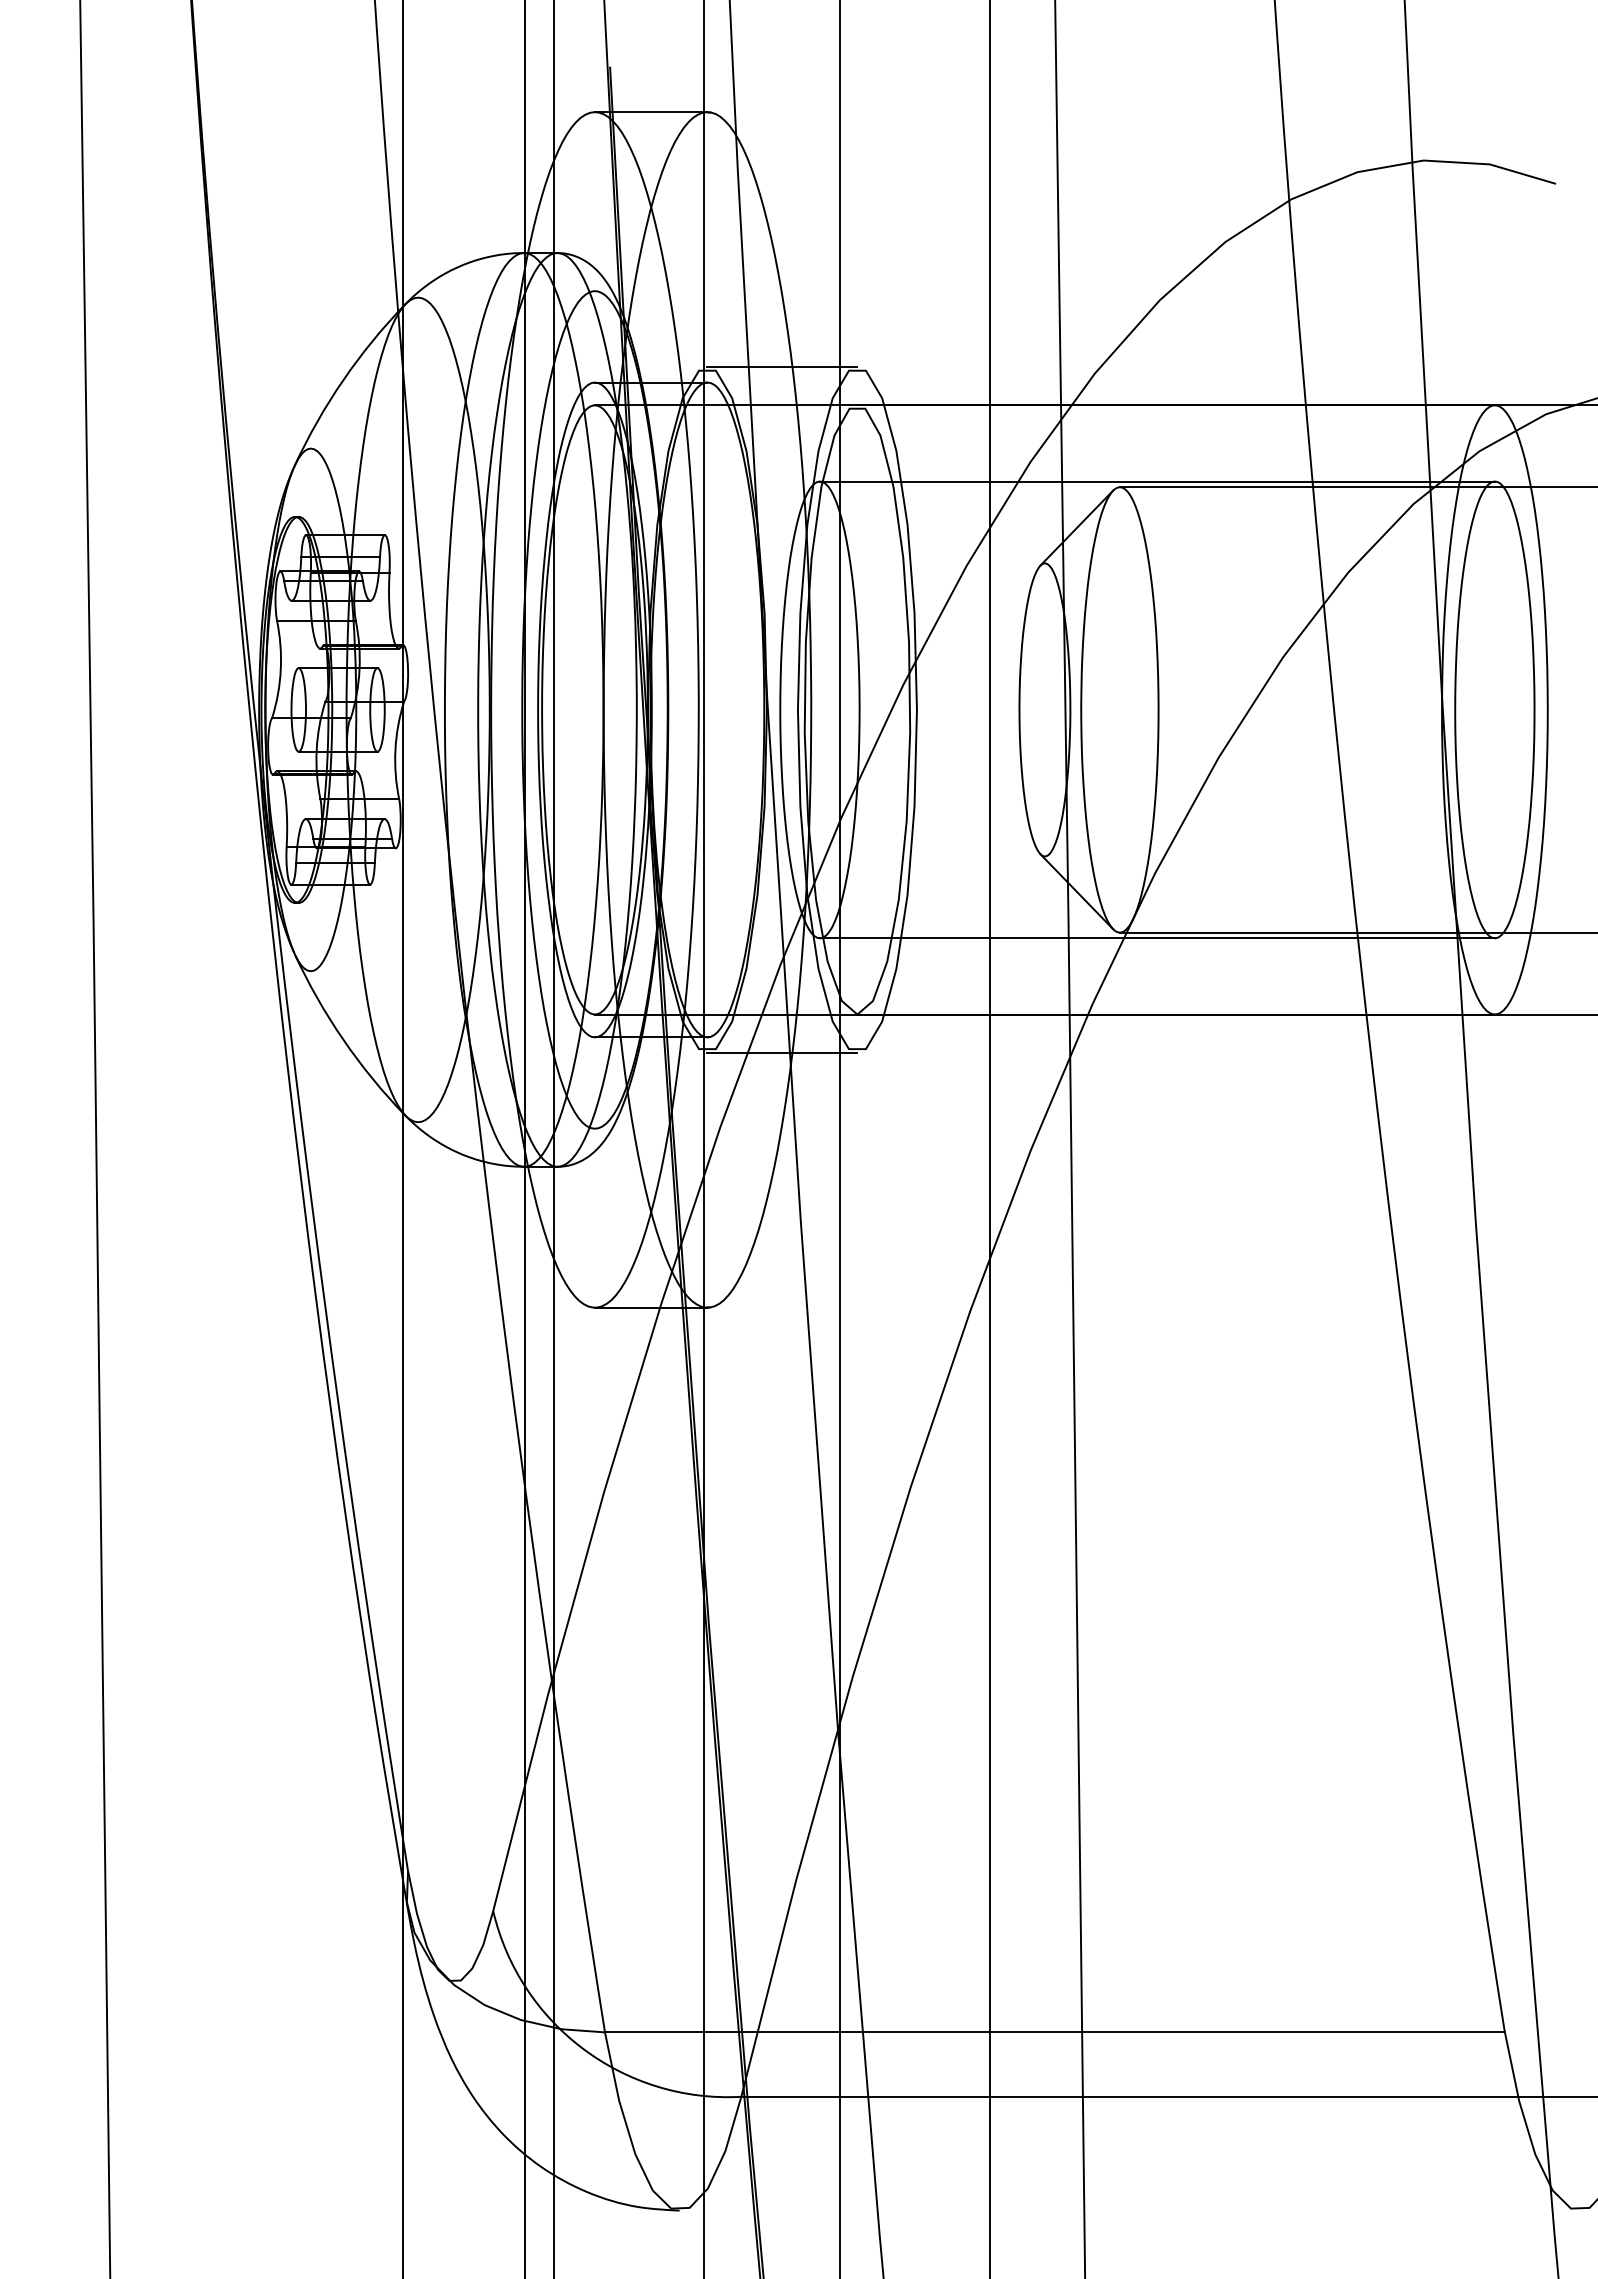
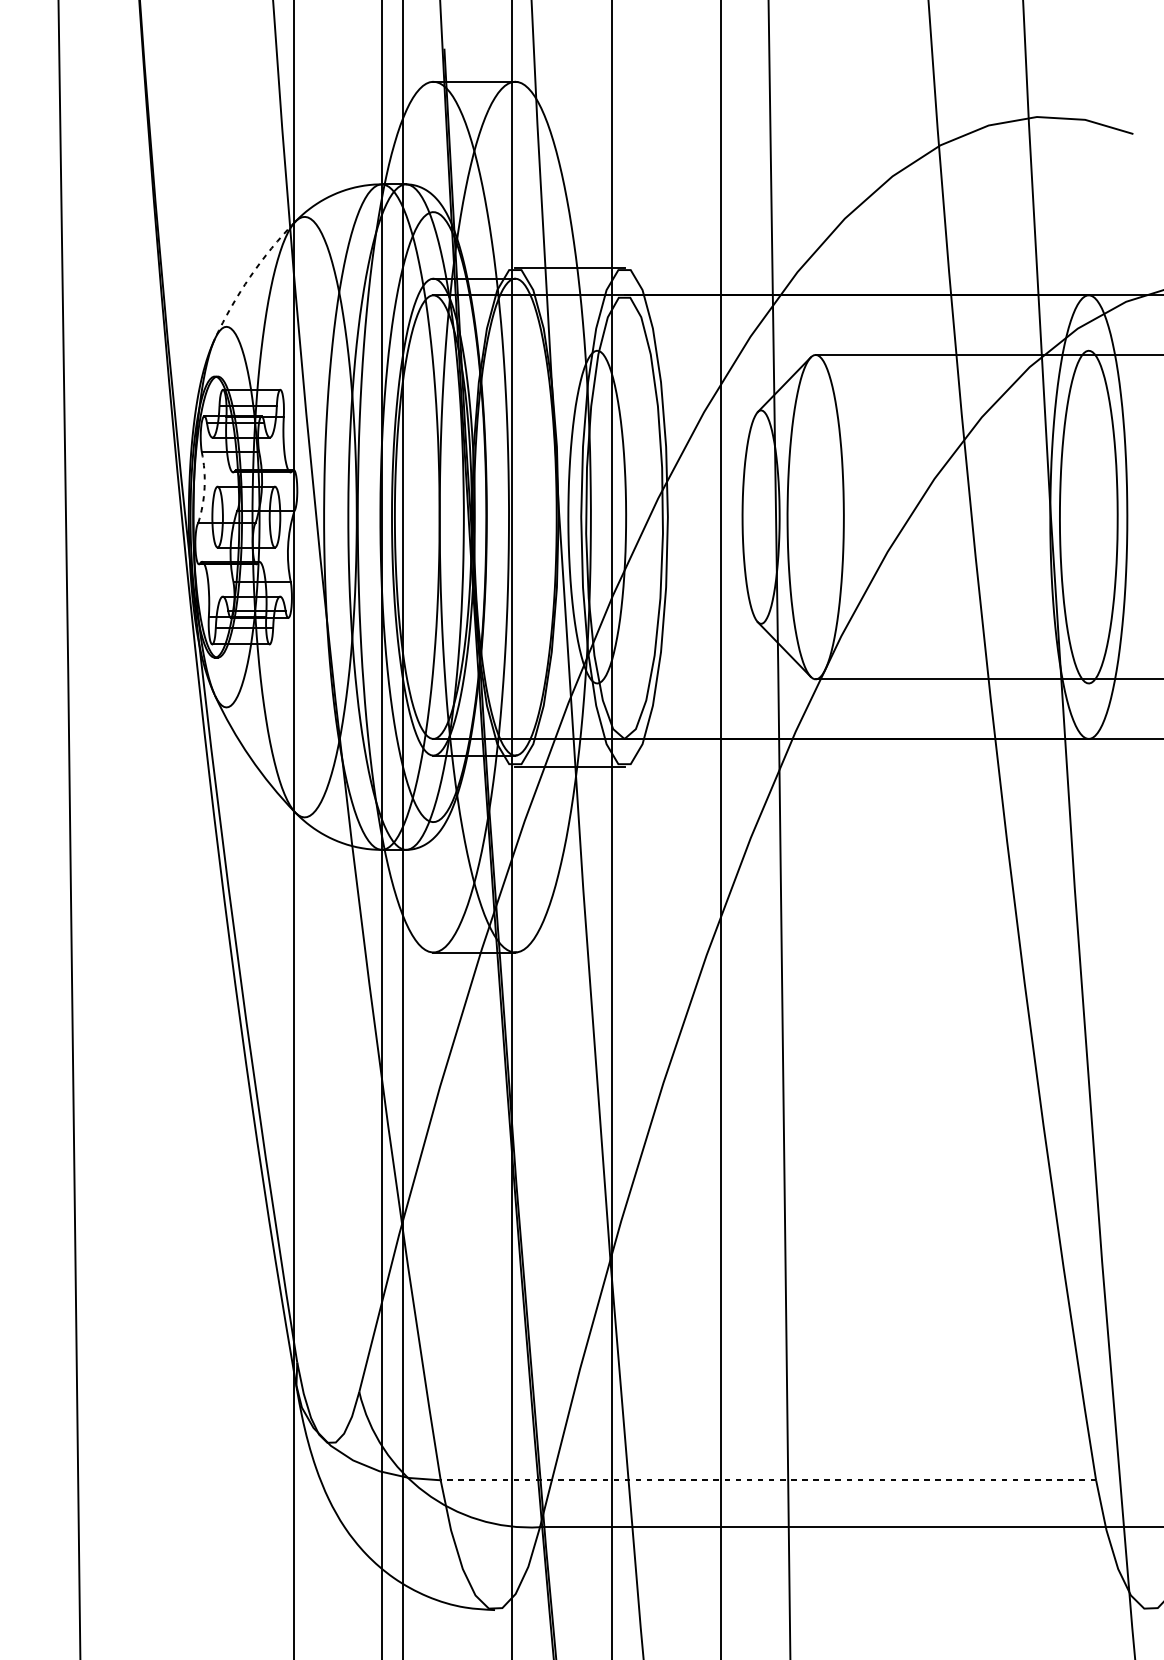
arc: (343, 380) -> (250, 277), solid -> dashed
line: (1156, 481) -> (842, 350), removed
arc: (280, 669) -> (204, 487), solid -> dashed
line: (1156, 938) -> (842, 683), removed
line: (1054, 2032) -> (768, 1480), solid -> dashed

